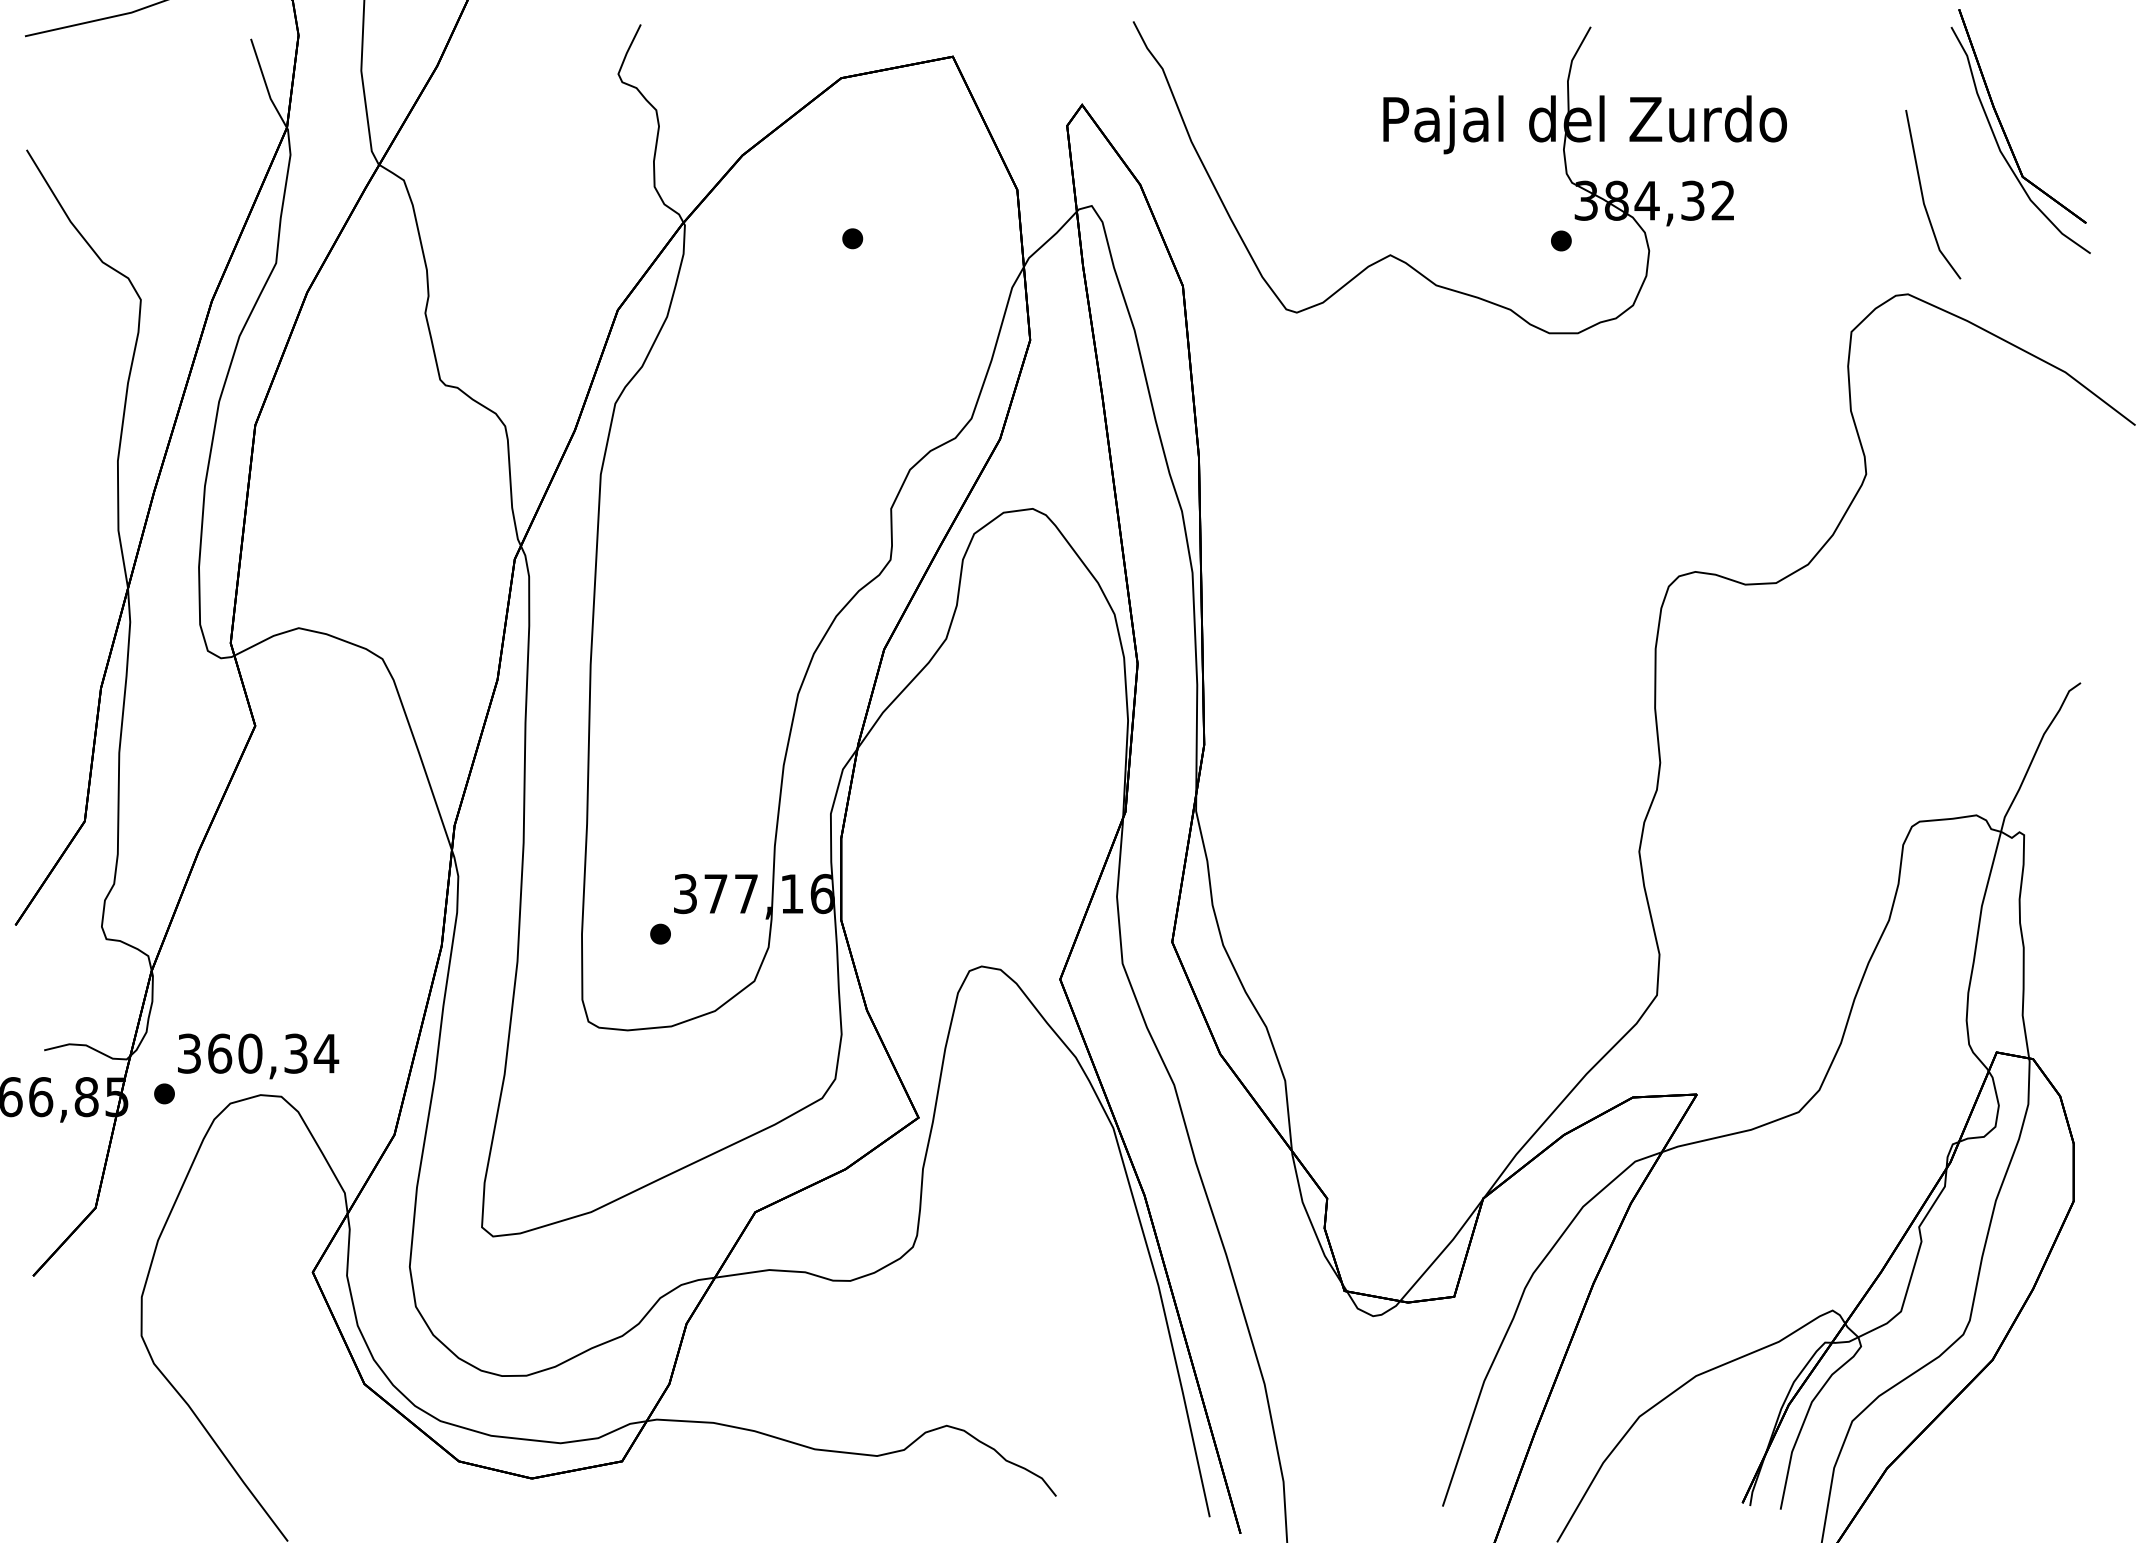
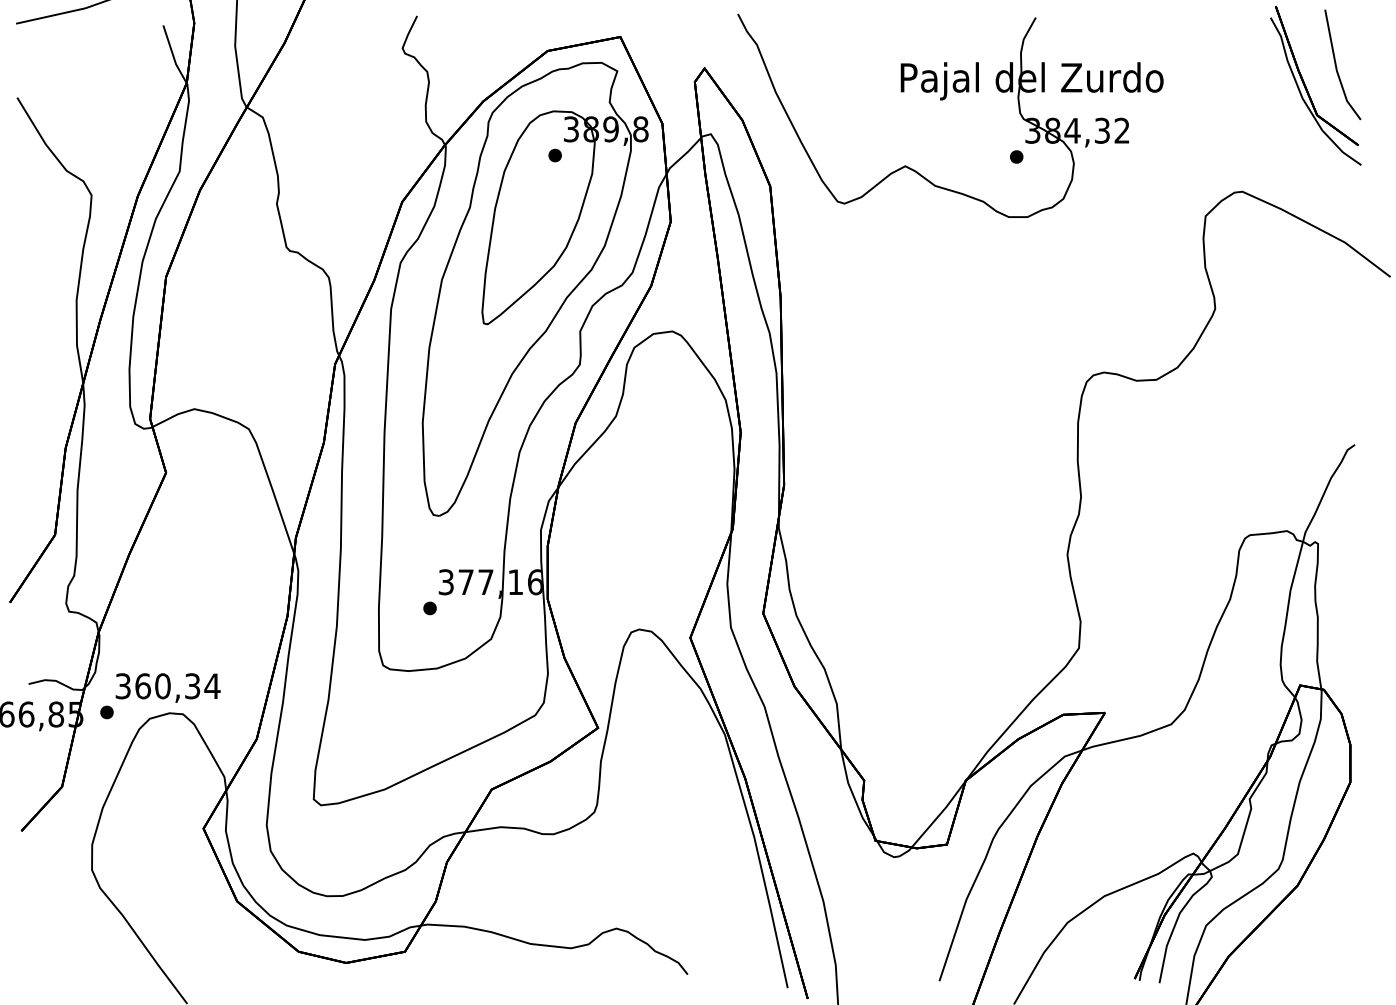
part: (1932, 194) -> (1342, 64), moved
part: (820, 444) -> (534, 289), added

